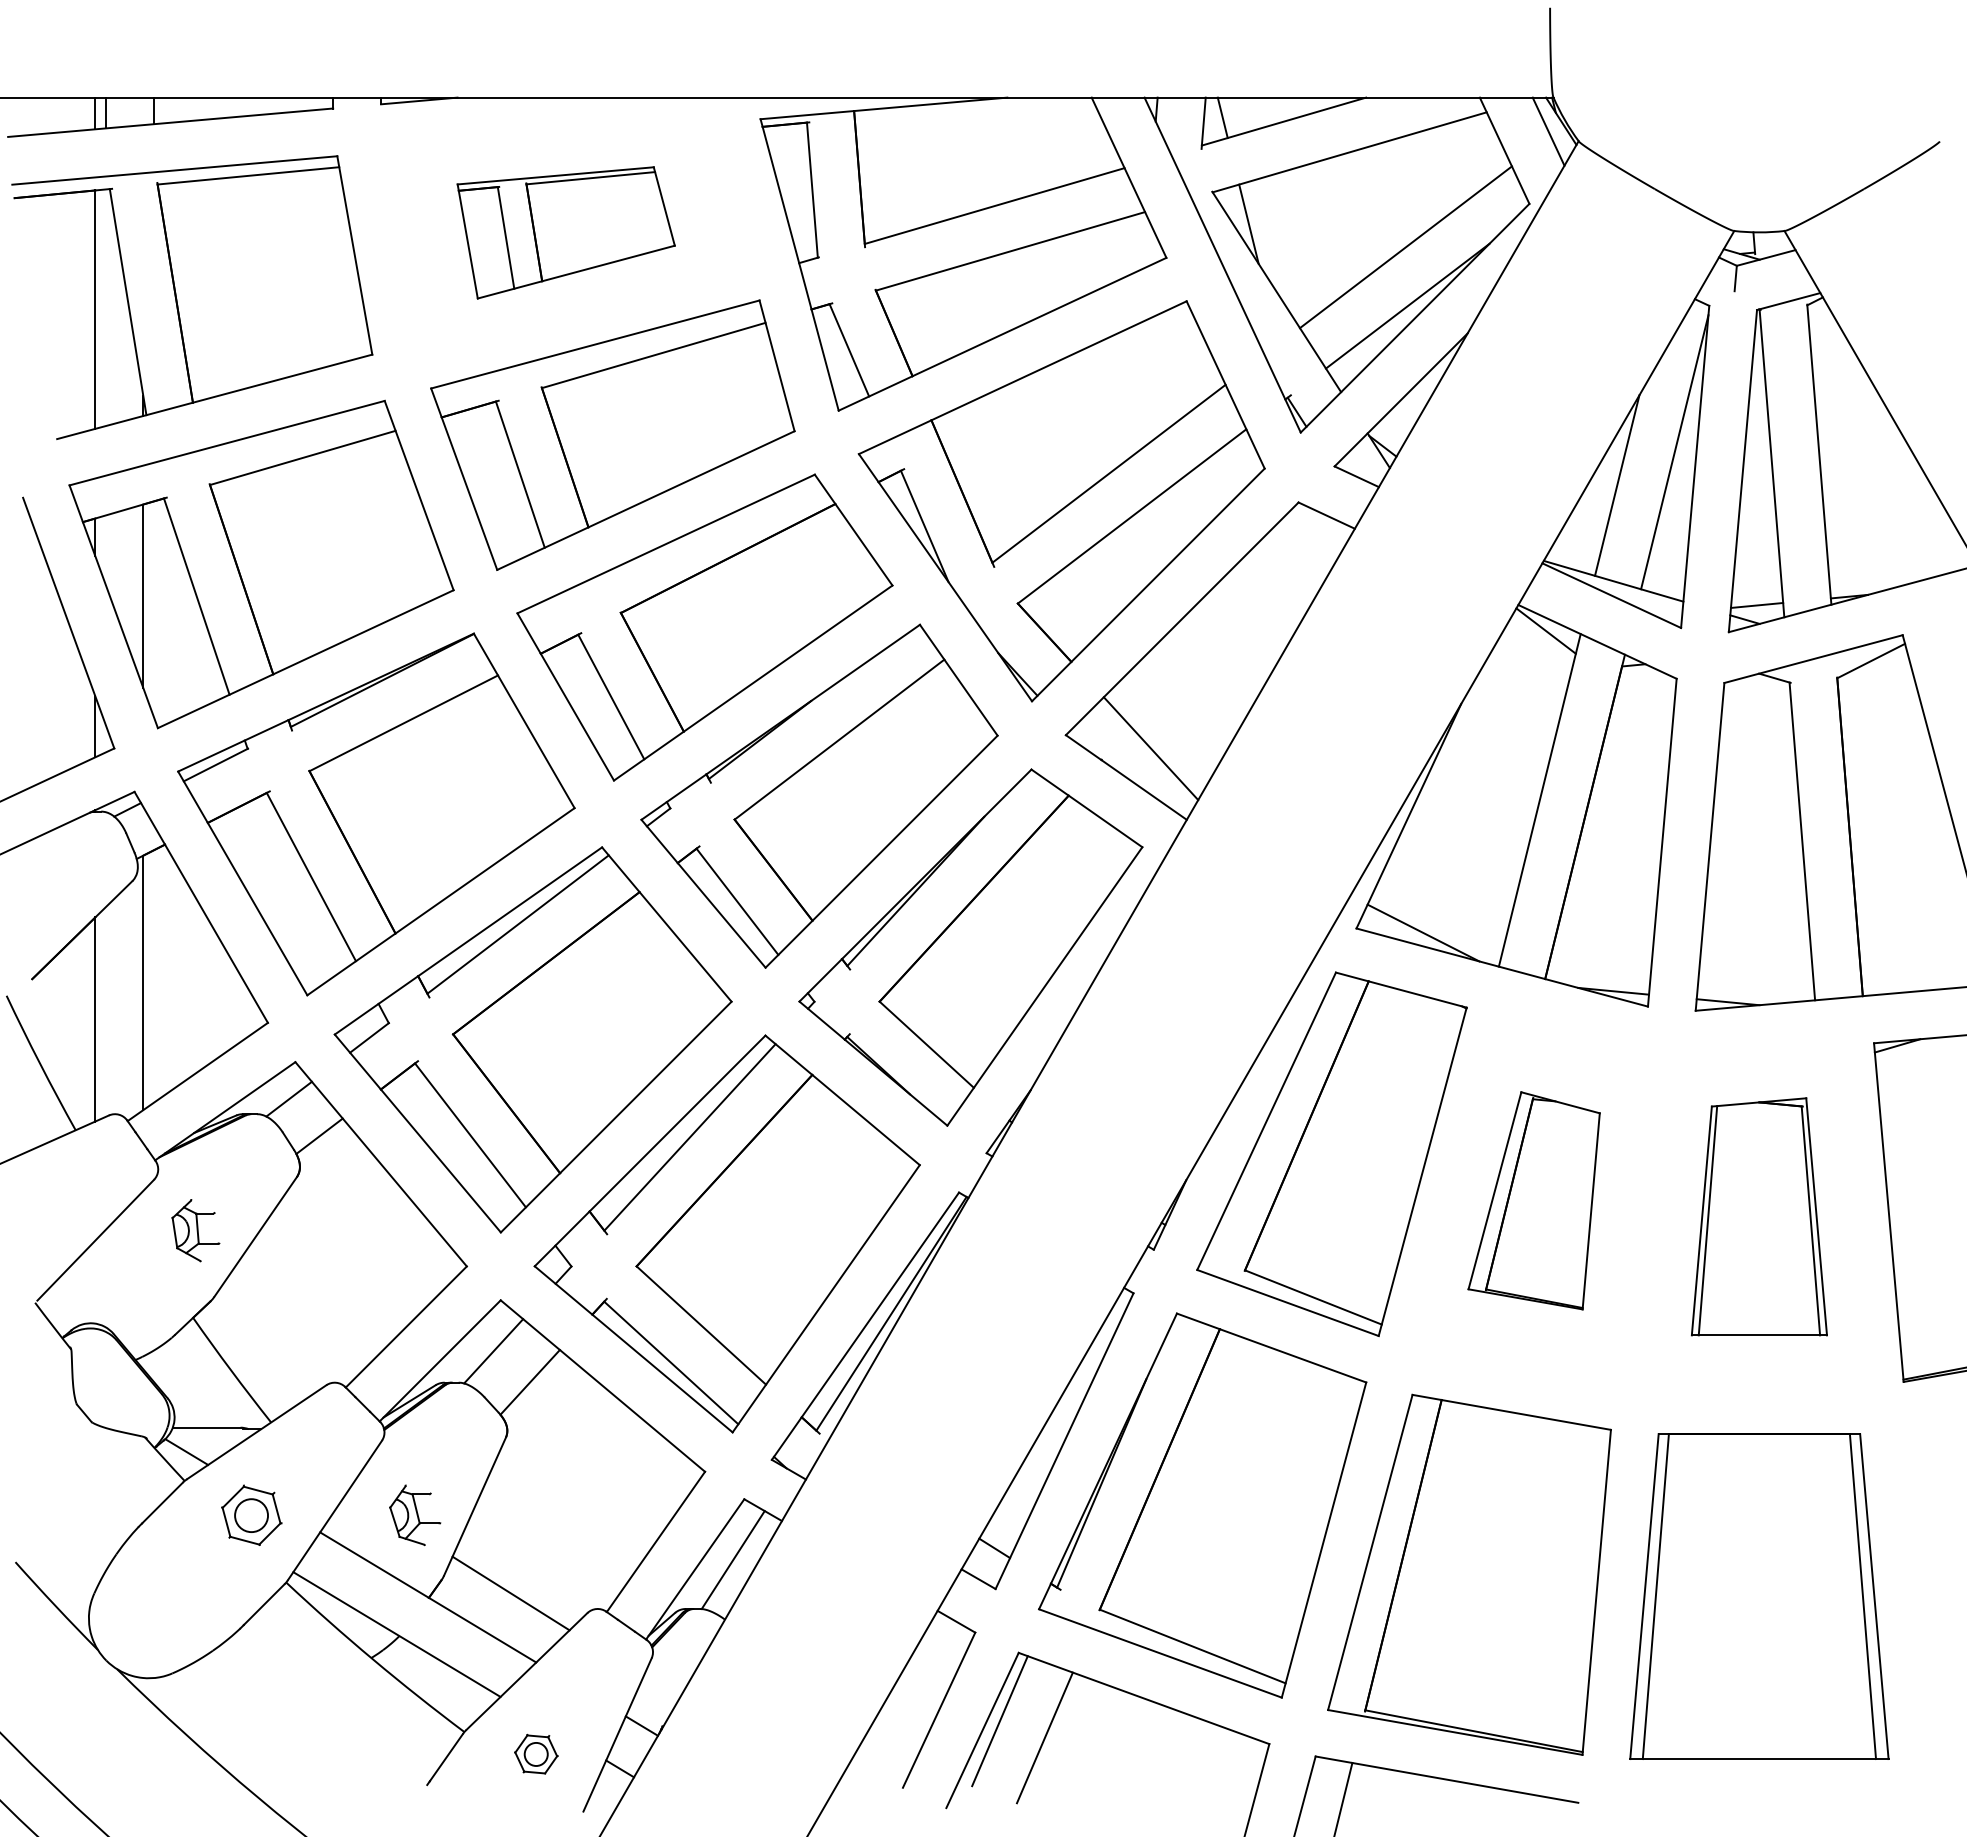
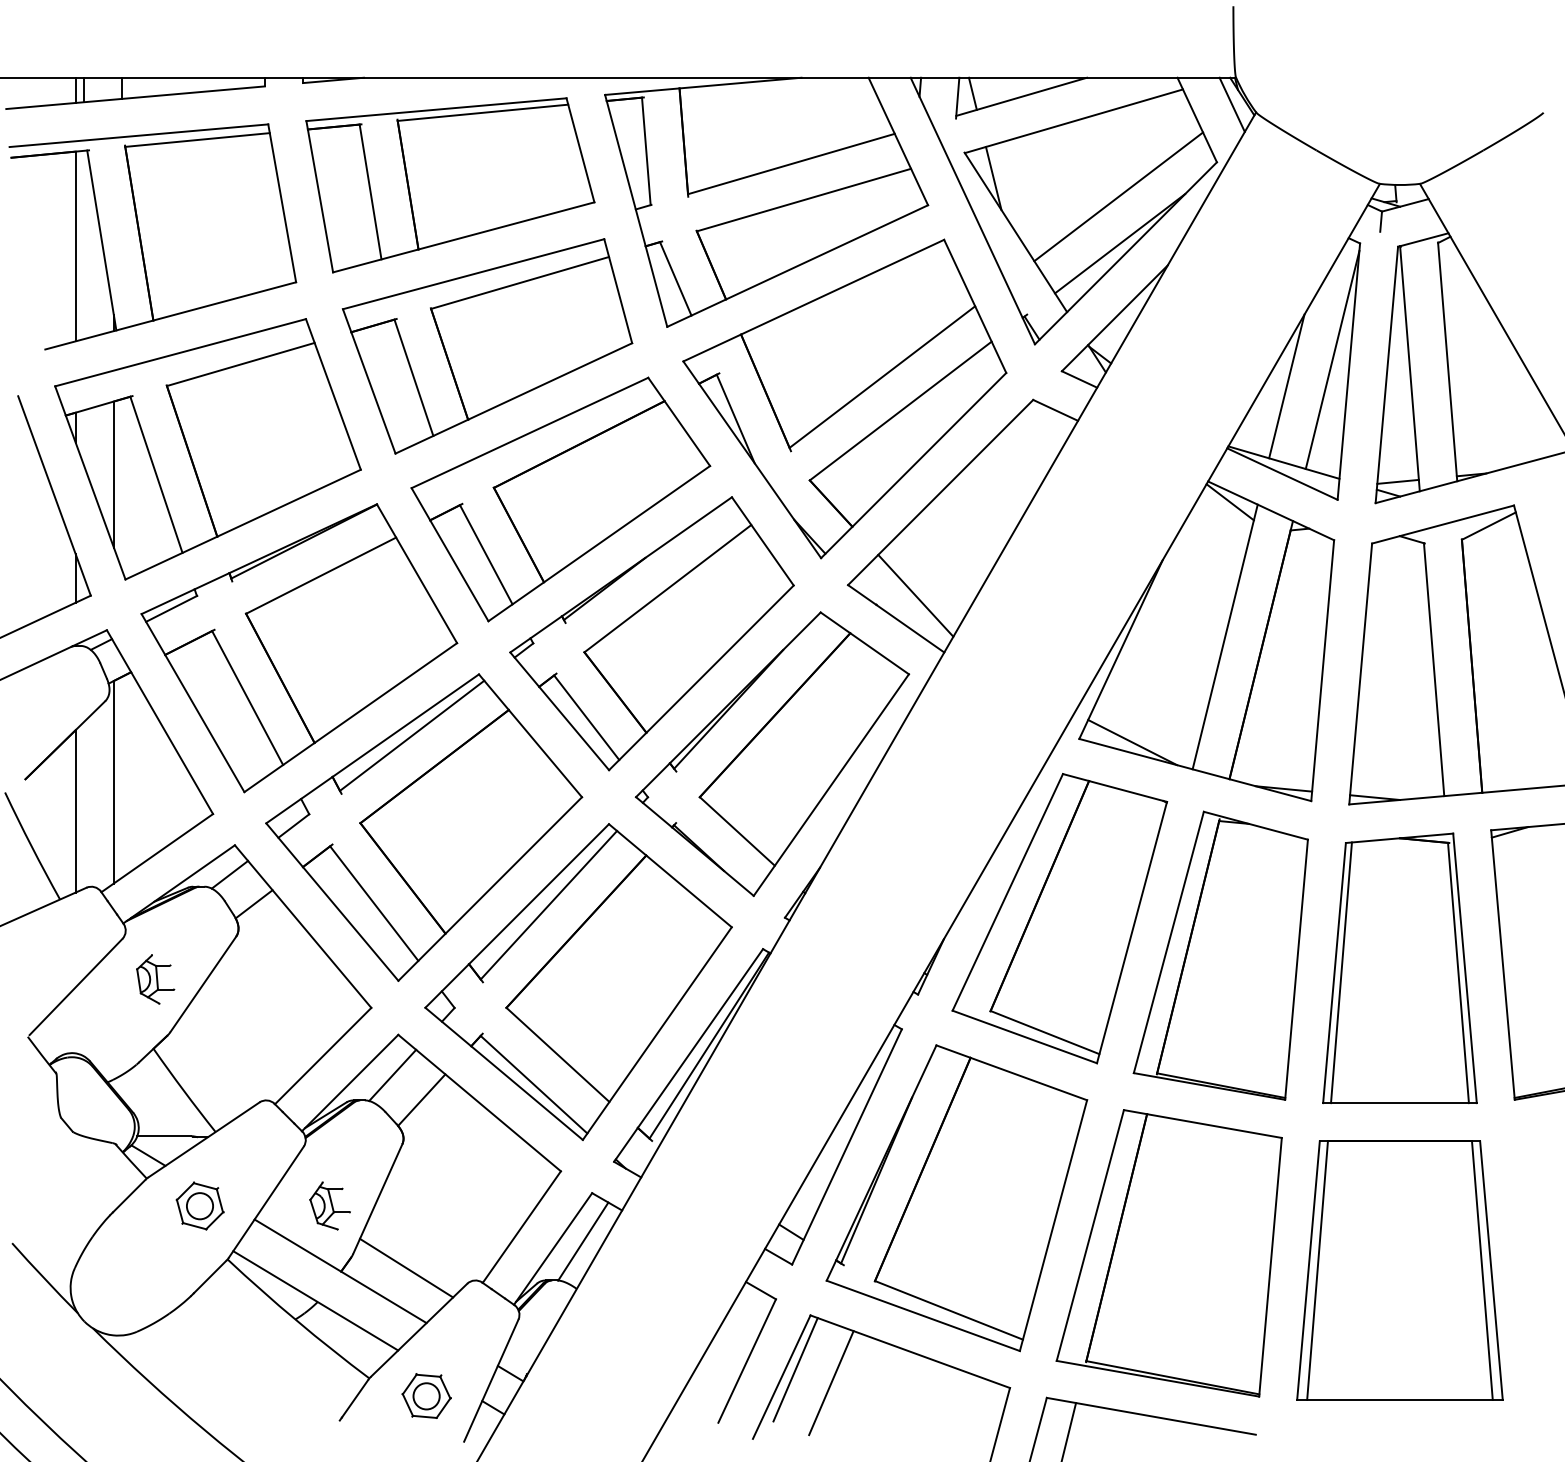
part: (566, 233) -> (450, 185), size x1.67
part: (1533, 1200) -> (1220, 955), size x1.67
part: (1758, 1216) -> (1399, 968), size x1.43
part: (536, 1753) -> (426, 1395), size x1.43

